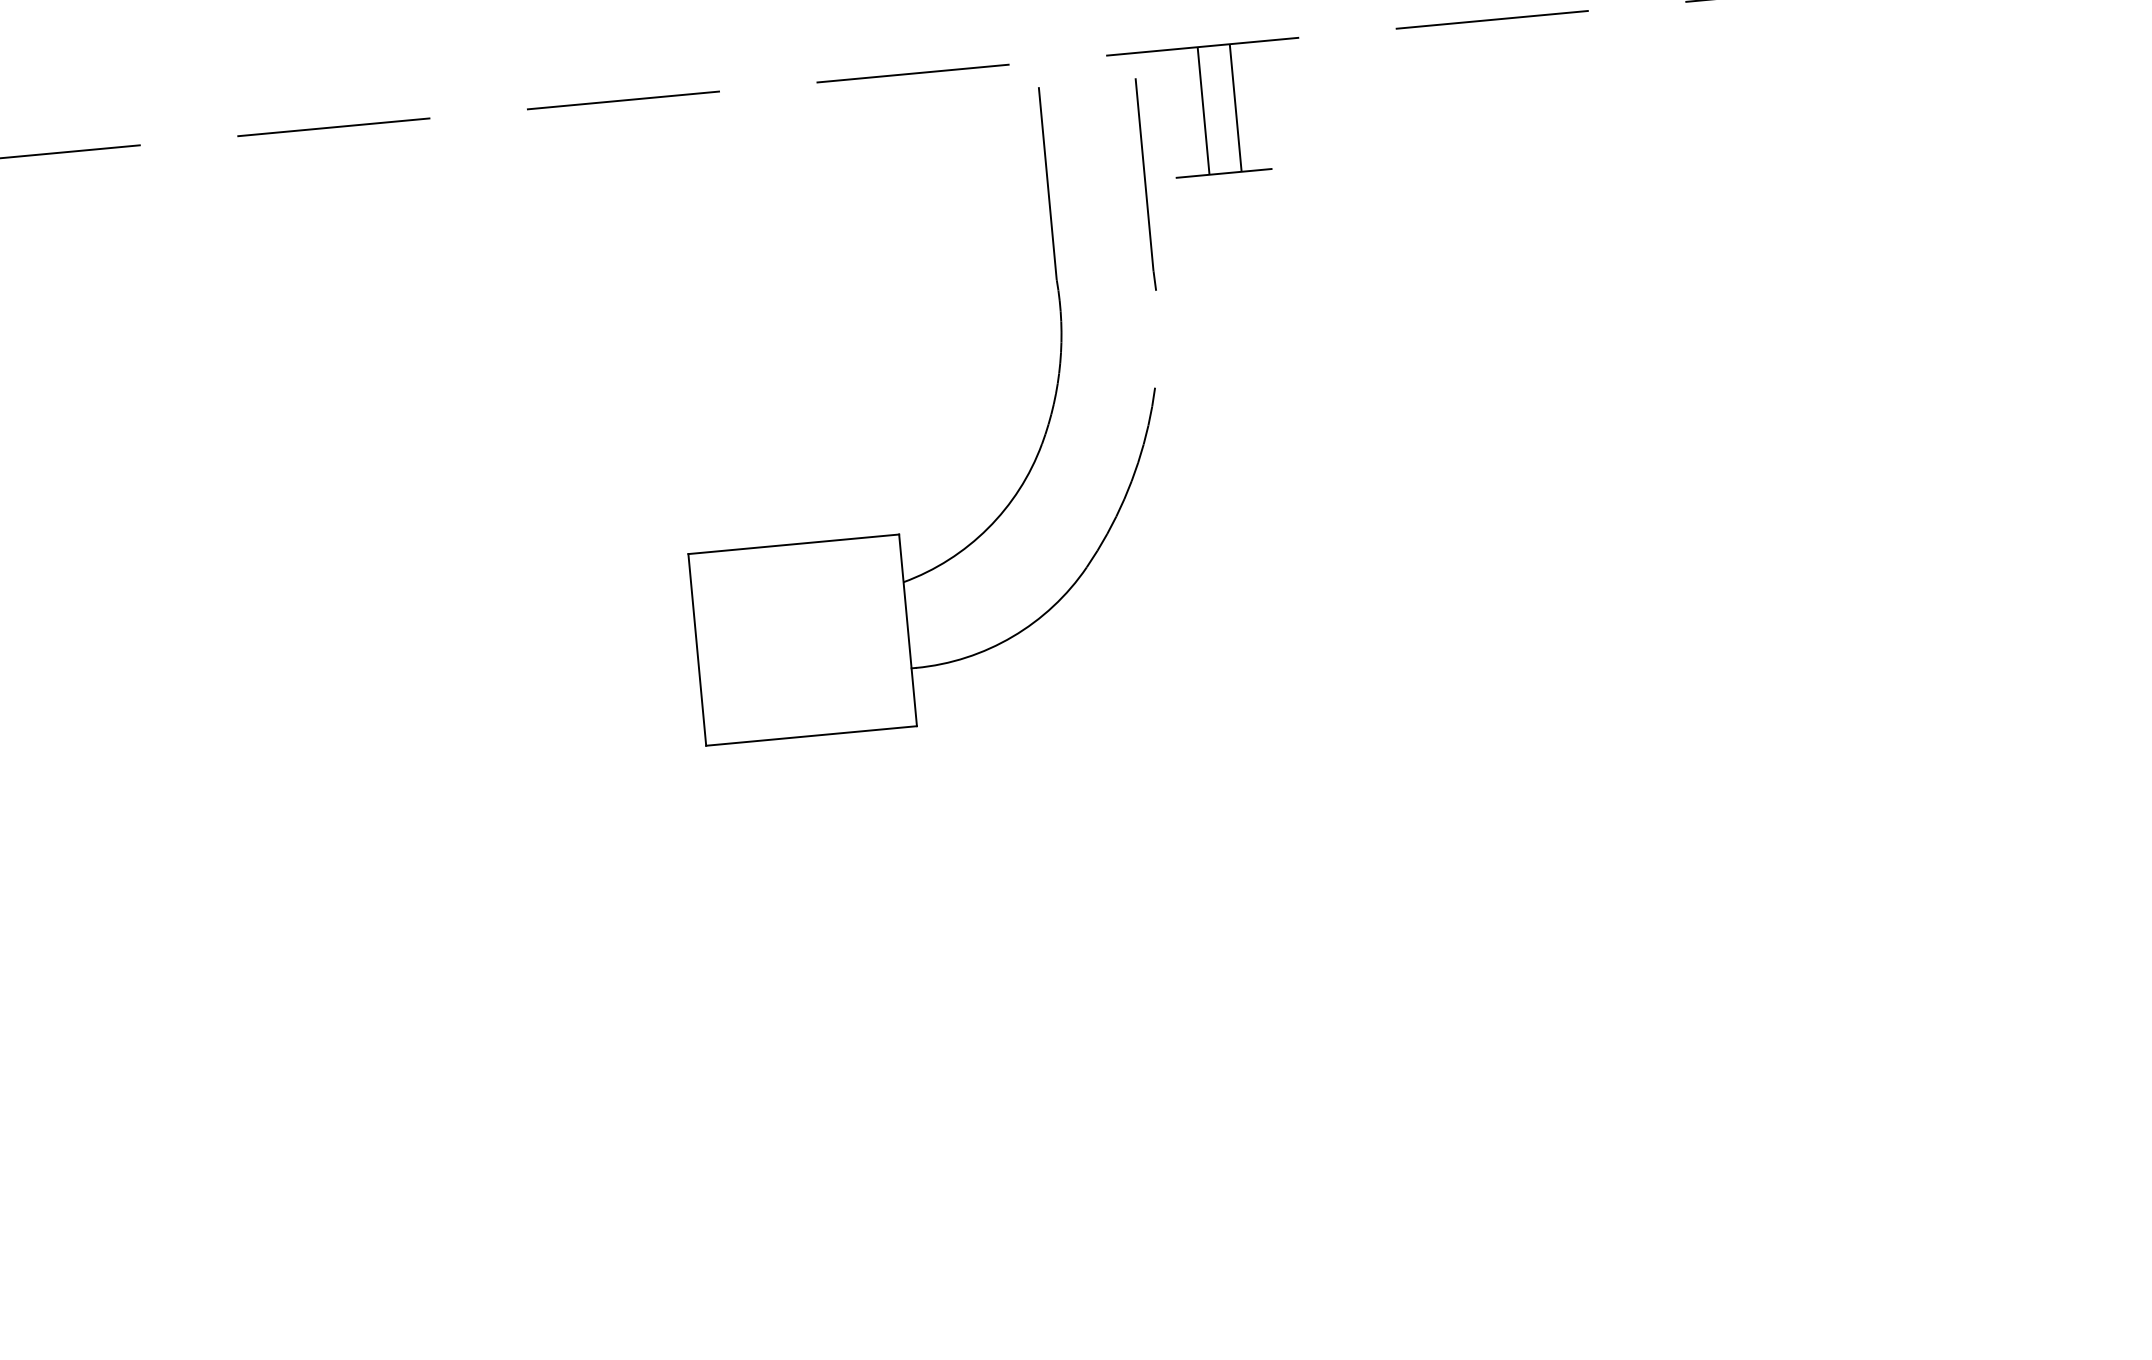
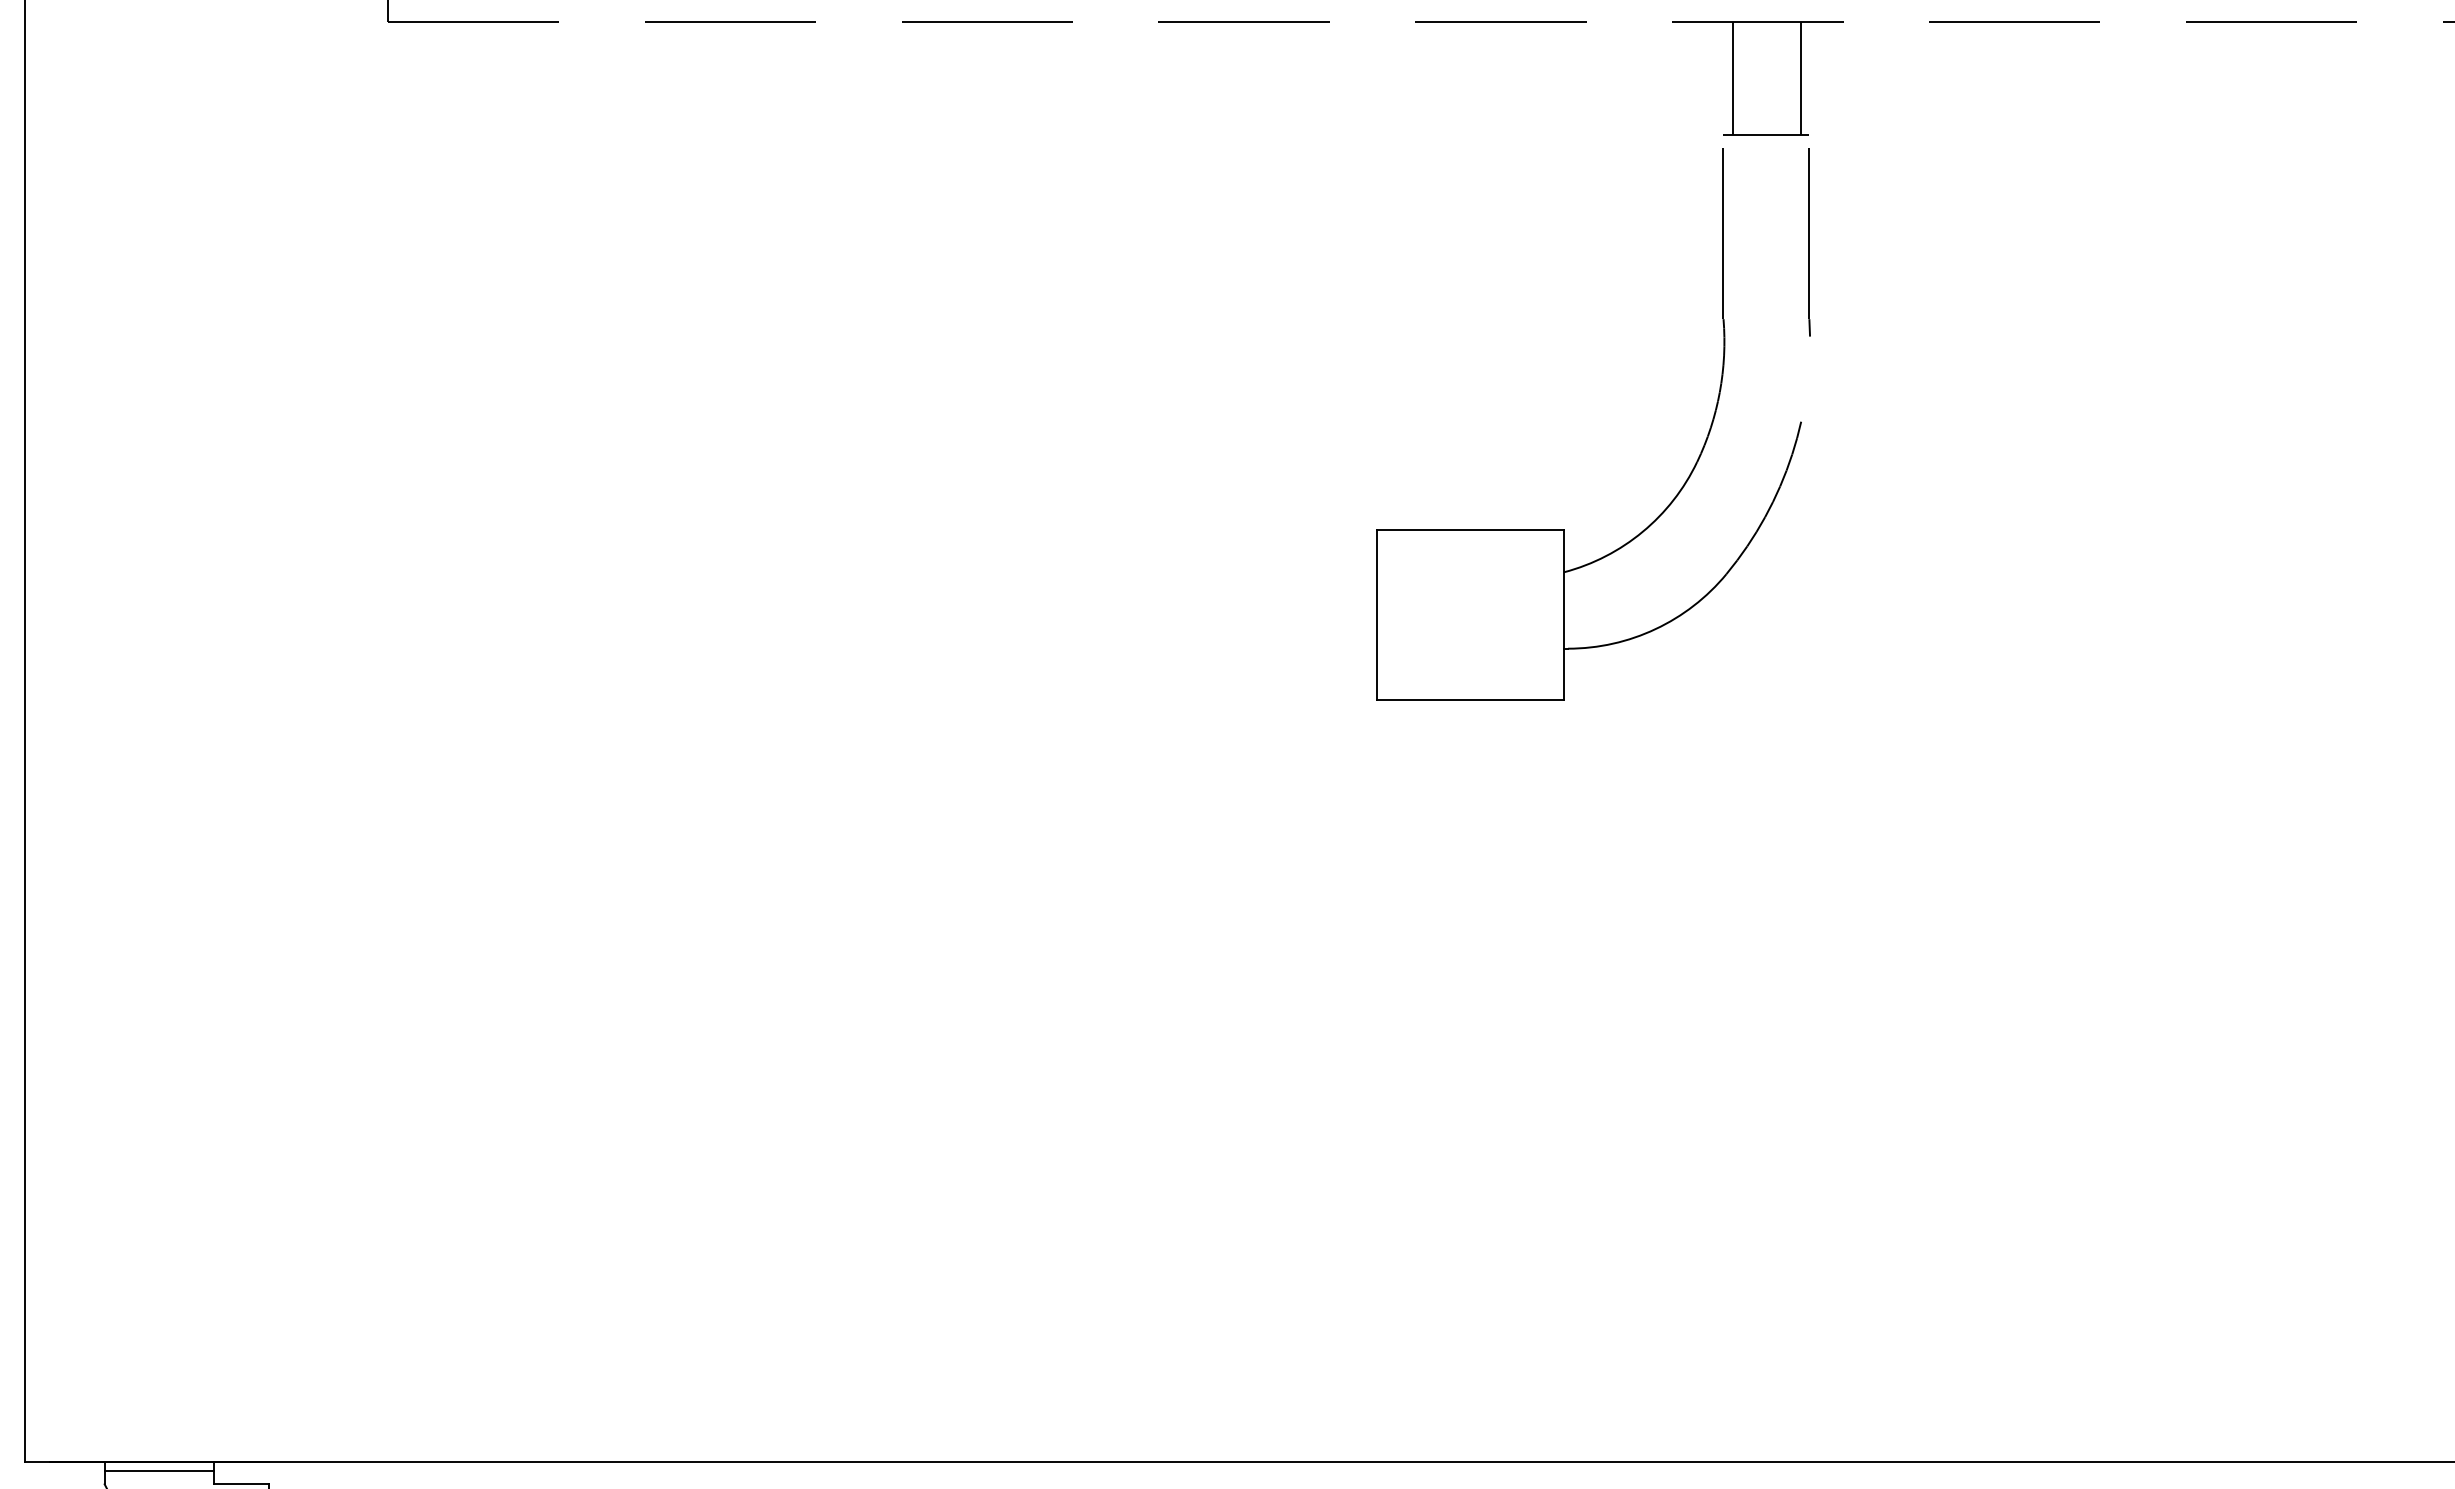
line: (1235, 107) -> (1732, 77), moved
line: (1203, 110) -> (1801, 77), moved
part: (1027, 472) -> (1682, 485), moved

